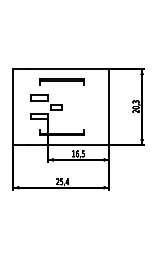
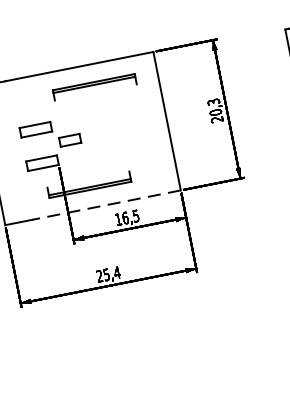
part: (61, 81) -> (93, 86), moved
line: (68, 145) -> (106, 206), solid -> dashed

